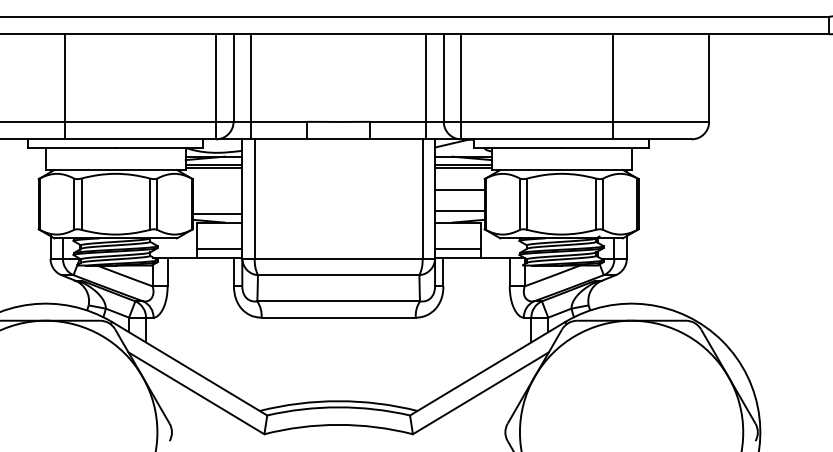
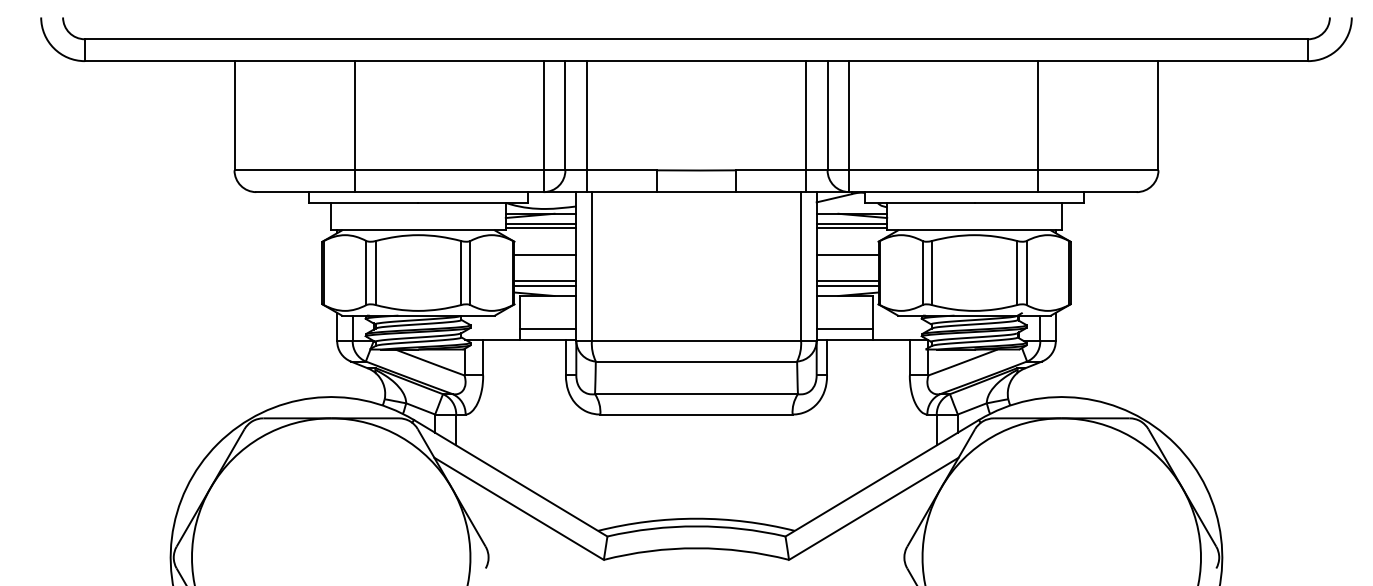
line: (217, 189) -> (545, 254), added
line: (217, 210) -> (545, 281), added
line: (459, 214) -> (847, 285), added

